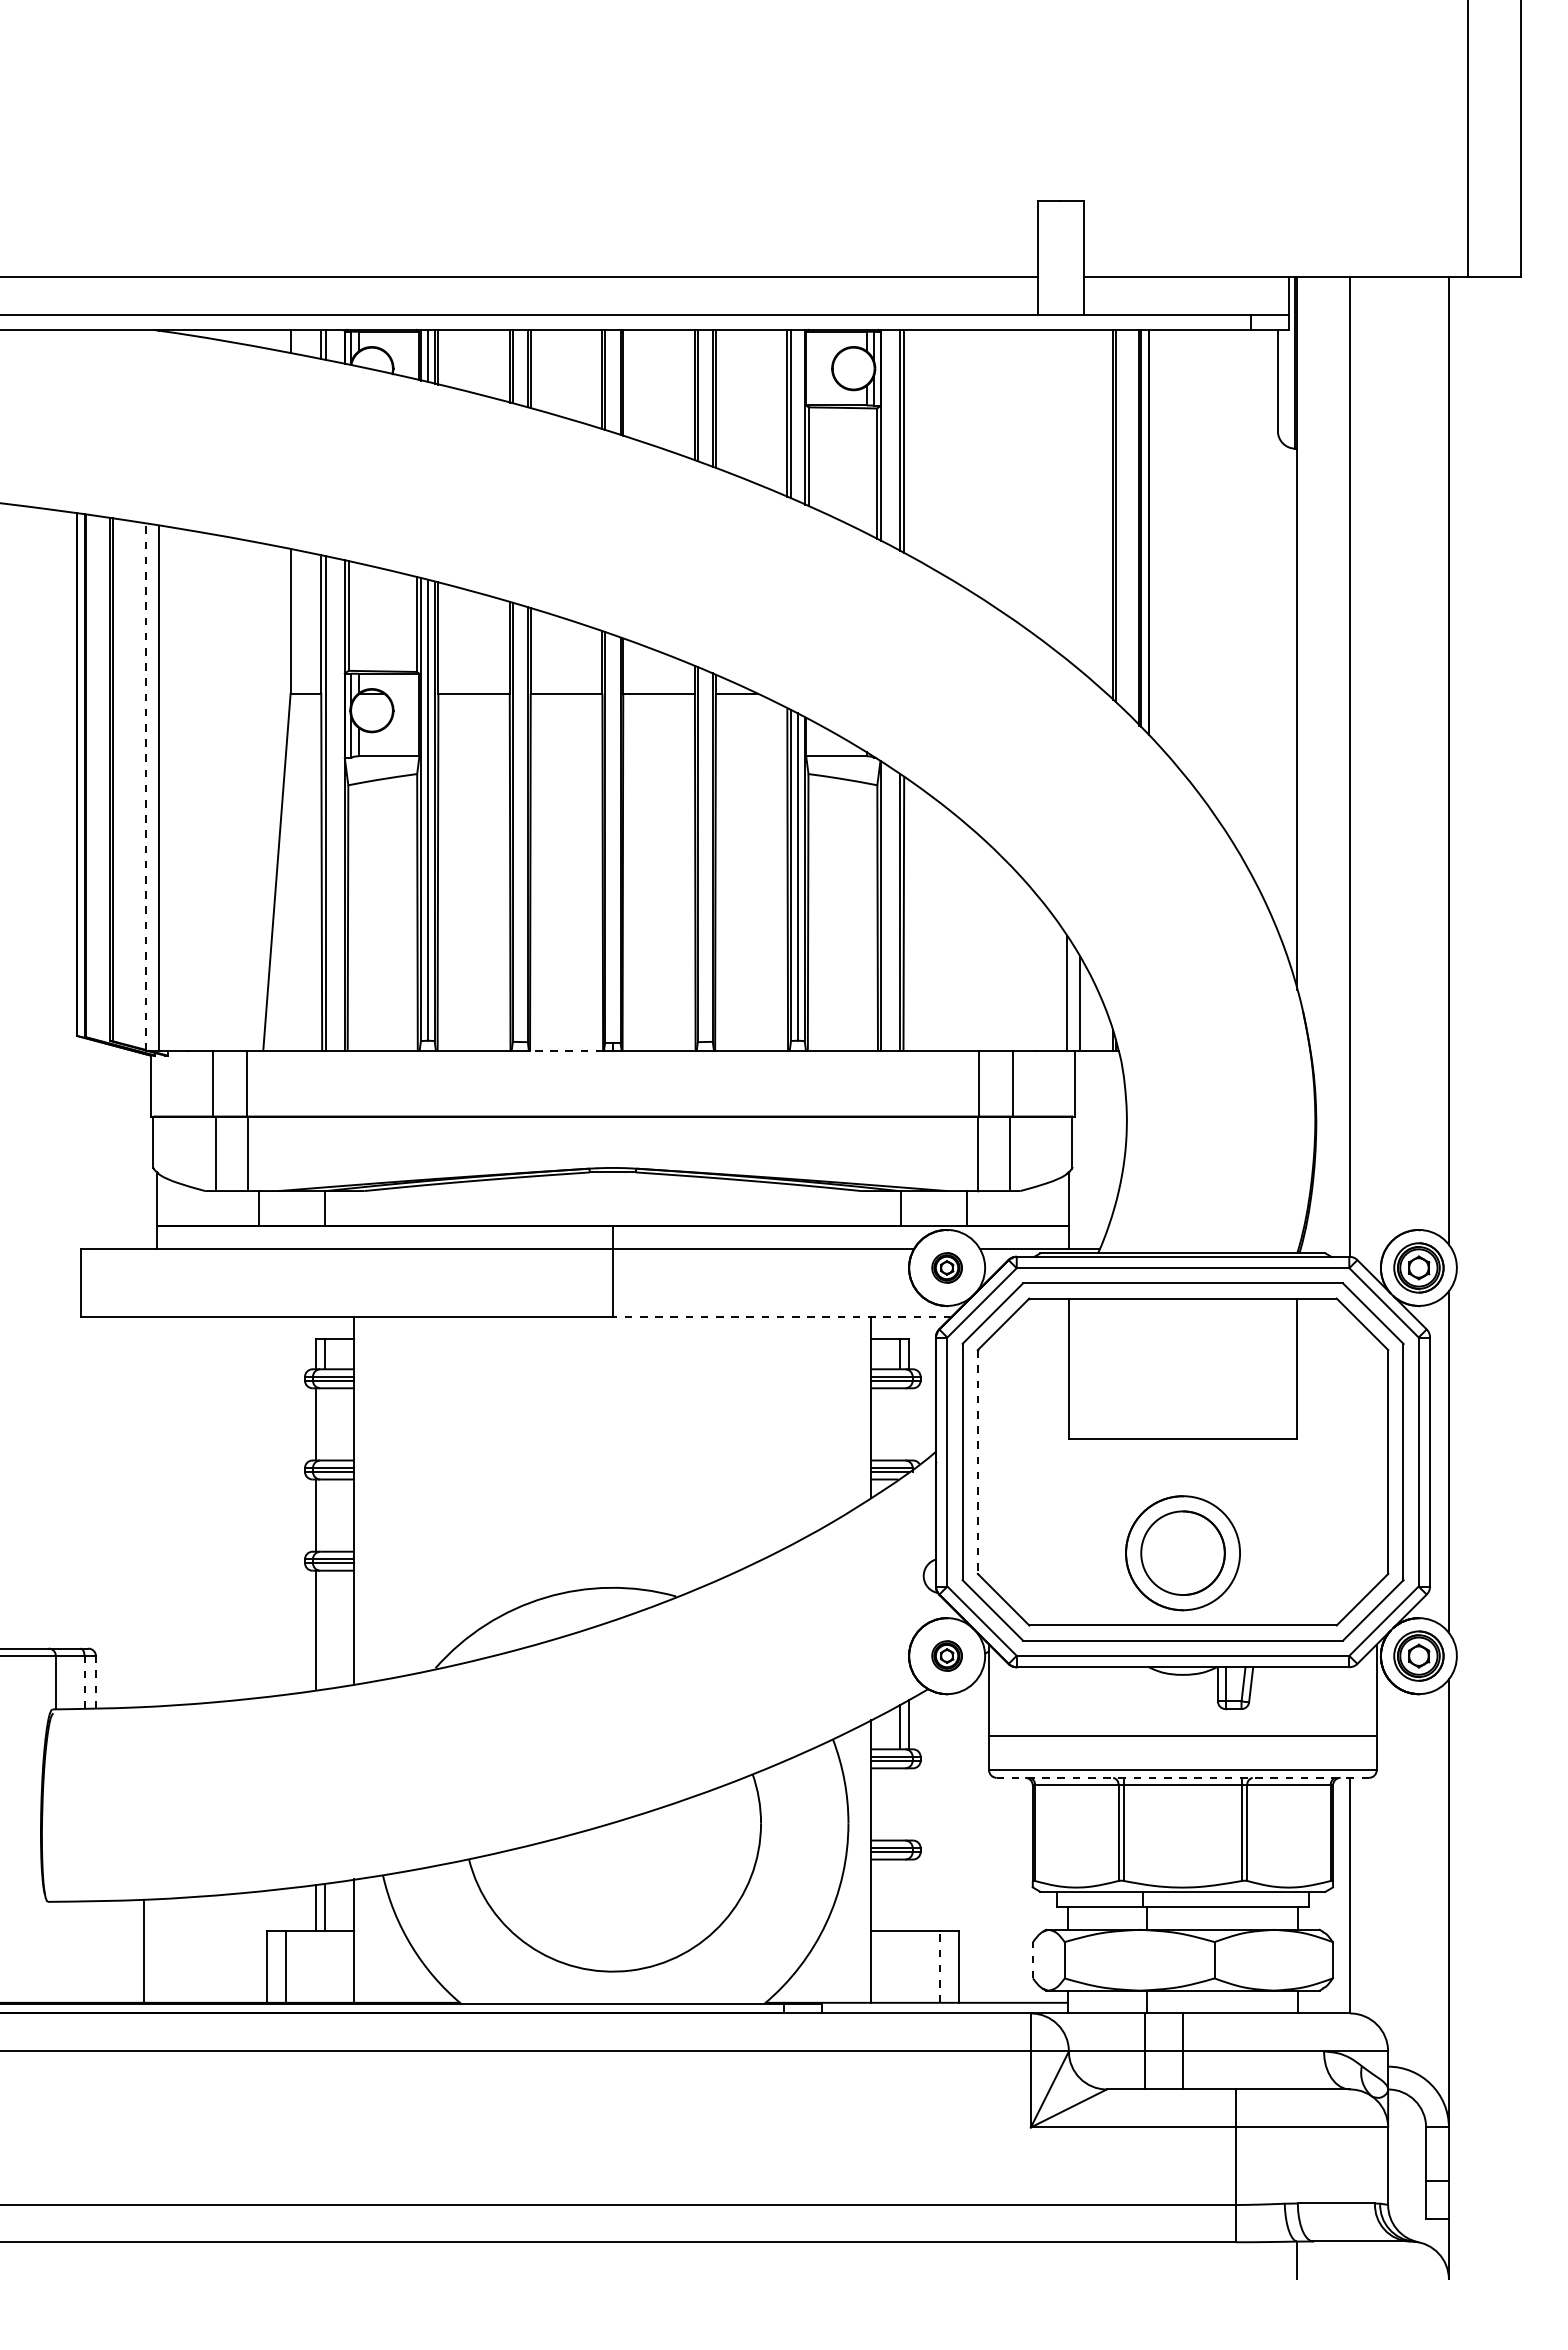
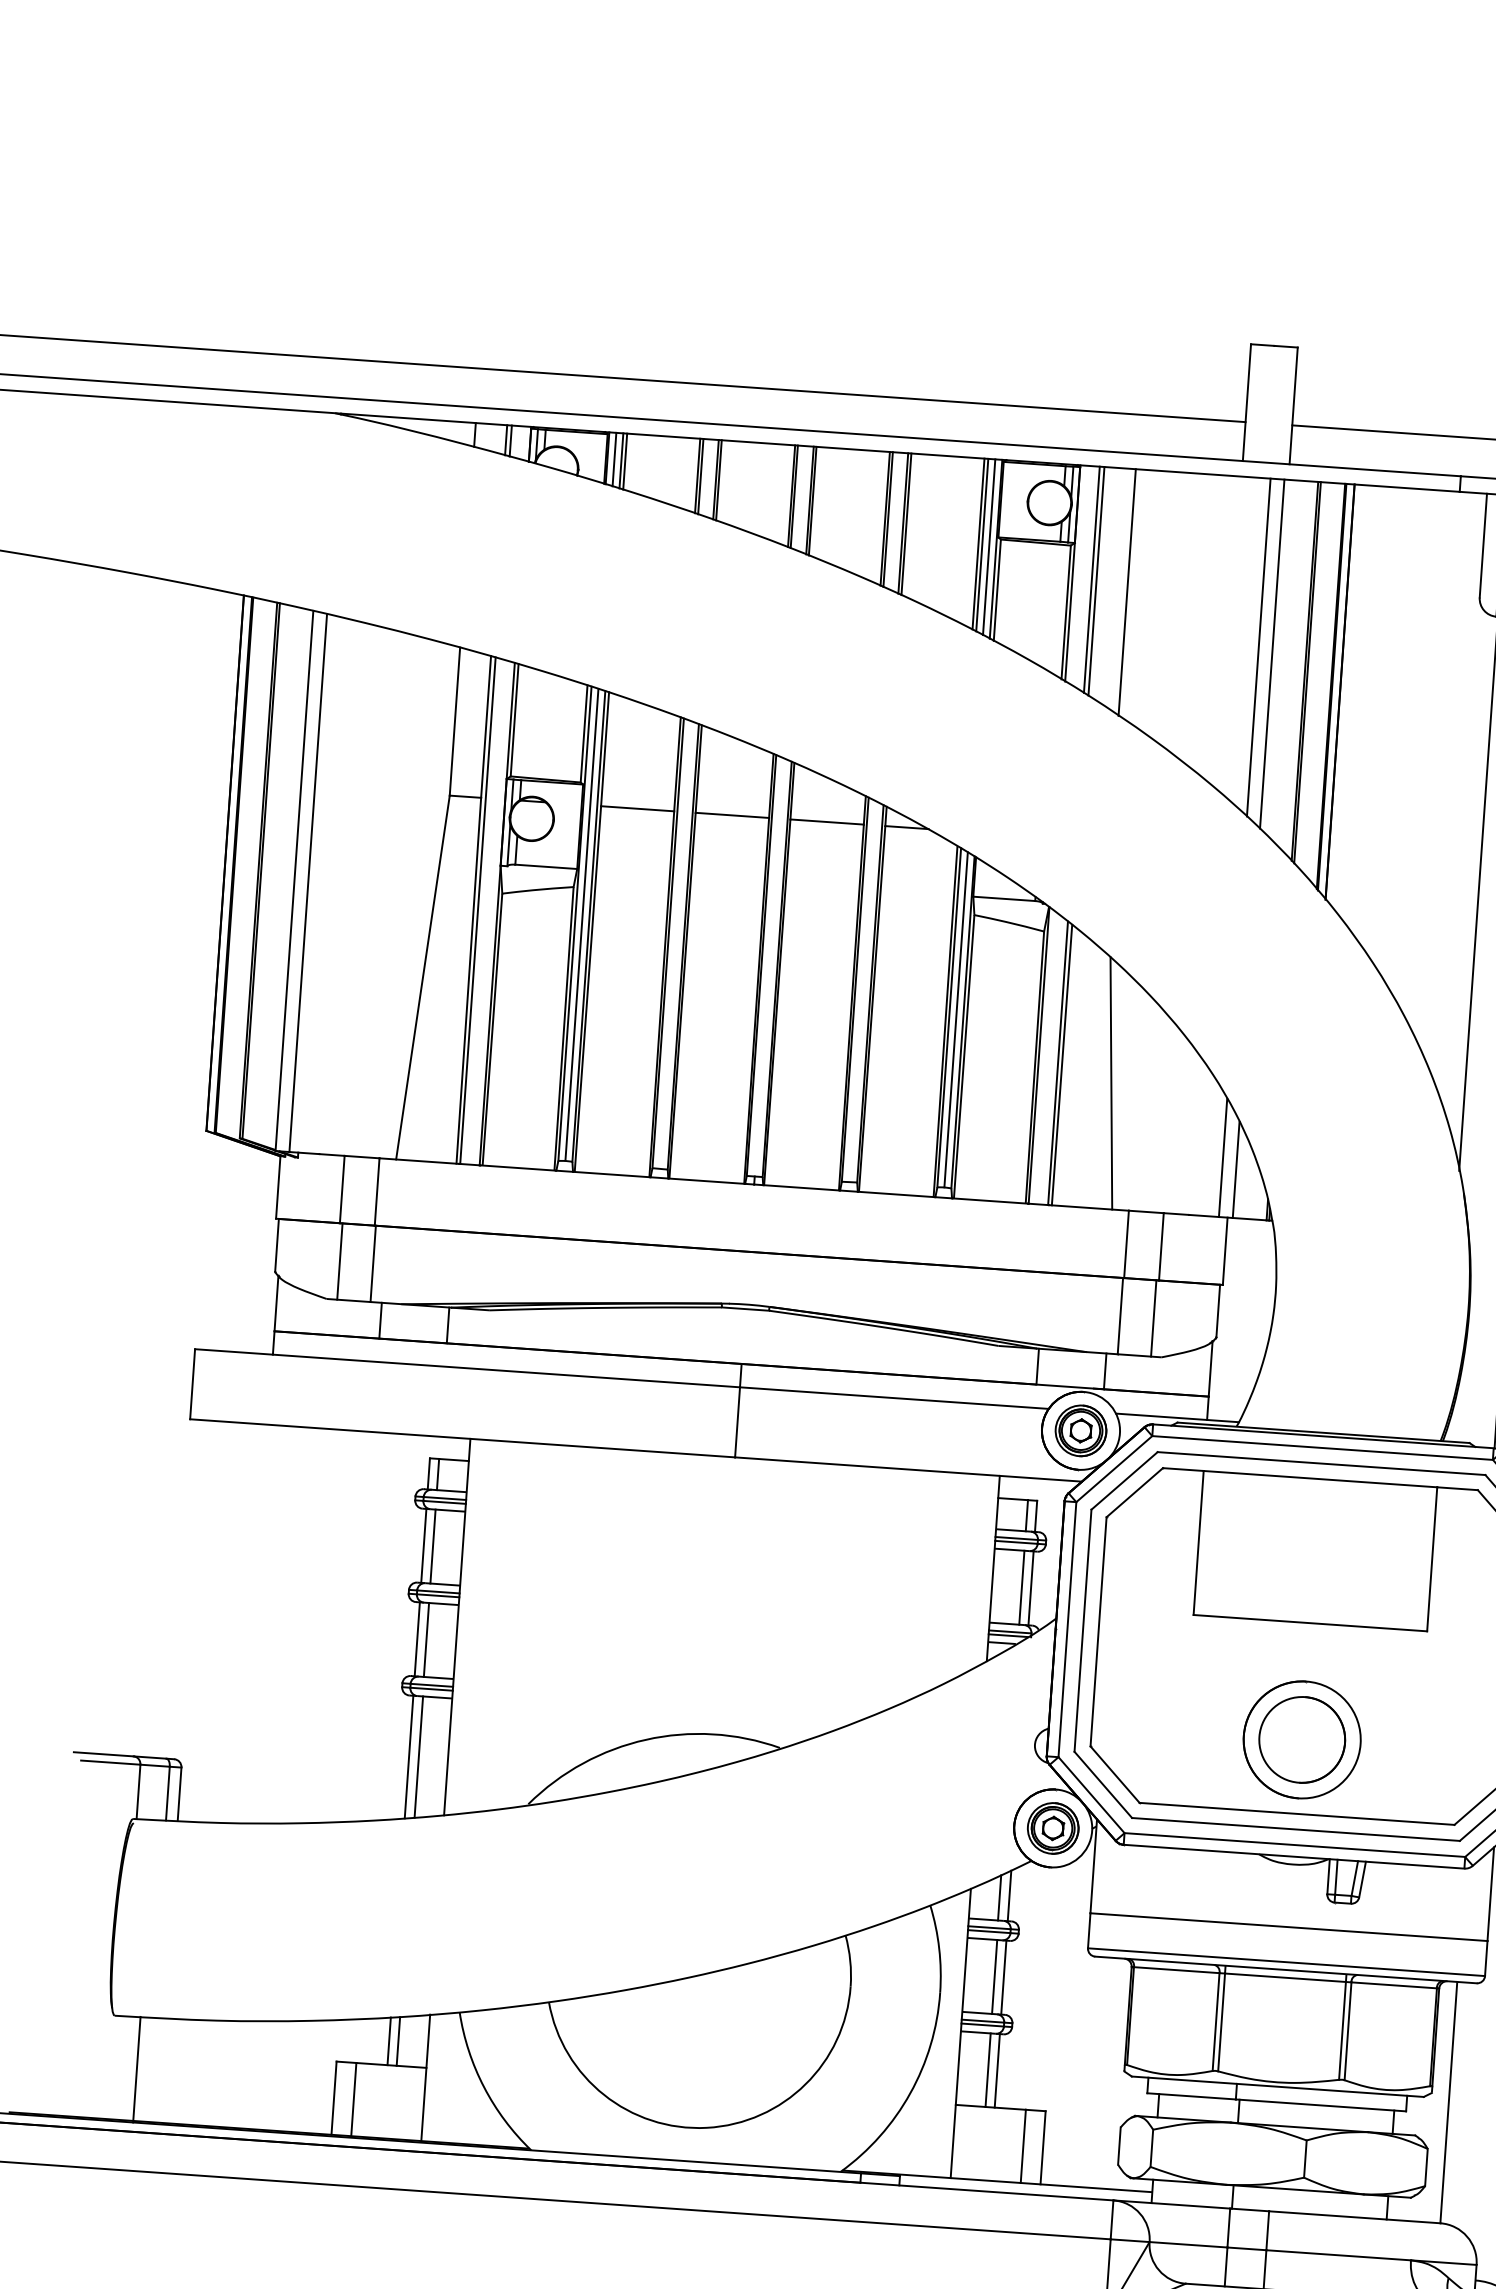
line: (797, 415) -> (988, 547), added
line: (935, 449) -> (1127, 591), added
line: (1066, 494) -> (1258, 647), added
line: (1080, 499) -> (1272, 653), added
line: (145, 787) -> (294, 881), dashed -> solid
line: (952, 927) -> (1110, 1082), added
line: (566, 1050) -> (706, 1180), dashed -> solid
part: (946, 1267) -> (1080, 1430), size x1.67
line: (781, 1317) -> (907, 1469), dashed -> solid
line: (325, 1424) -> (433, 1546), added
line: (900, 1424) -> (1022, 1587), added
line: (909, 1424) -> (1031, 1588), added
line: (977, 1462) -> (1098, 1632), dashed -> solid
line: (325, 1515) -> (426, 1639), added
line: (325, 1629) -> (418, 1756), added
part: (946, 1655) -> (1052, 1827), size x1.67
line: (84, 1681) -> (167, 1792), dashed -> solid
line: (95, 1681) -> (179, 1793), dashed -> solid
line: (1183, 1777) -> (1286, 1969), dashed -> solid
line: (900, 1804) -> (994, 1977), added
line: (909, 1804) -> (1004, 1977), added
line: (900, 1895) -> (988, 2070), added
line: (909, 1895) -> (997, 2070), added
line: (144, 1952) -> (137, 2069), moved
line: (1033, 1959) -> (1119, 2145), dashed -> solid
line: (939, 1967) -> (1023, 2146), dashed -> solid

